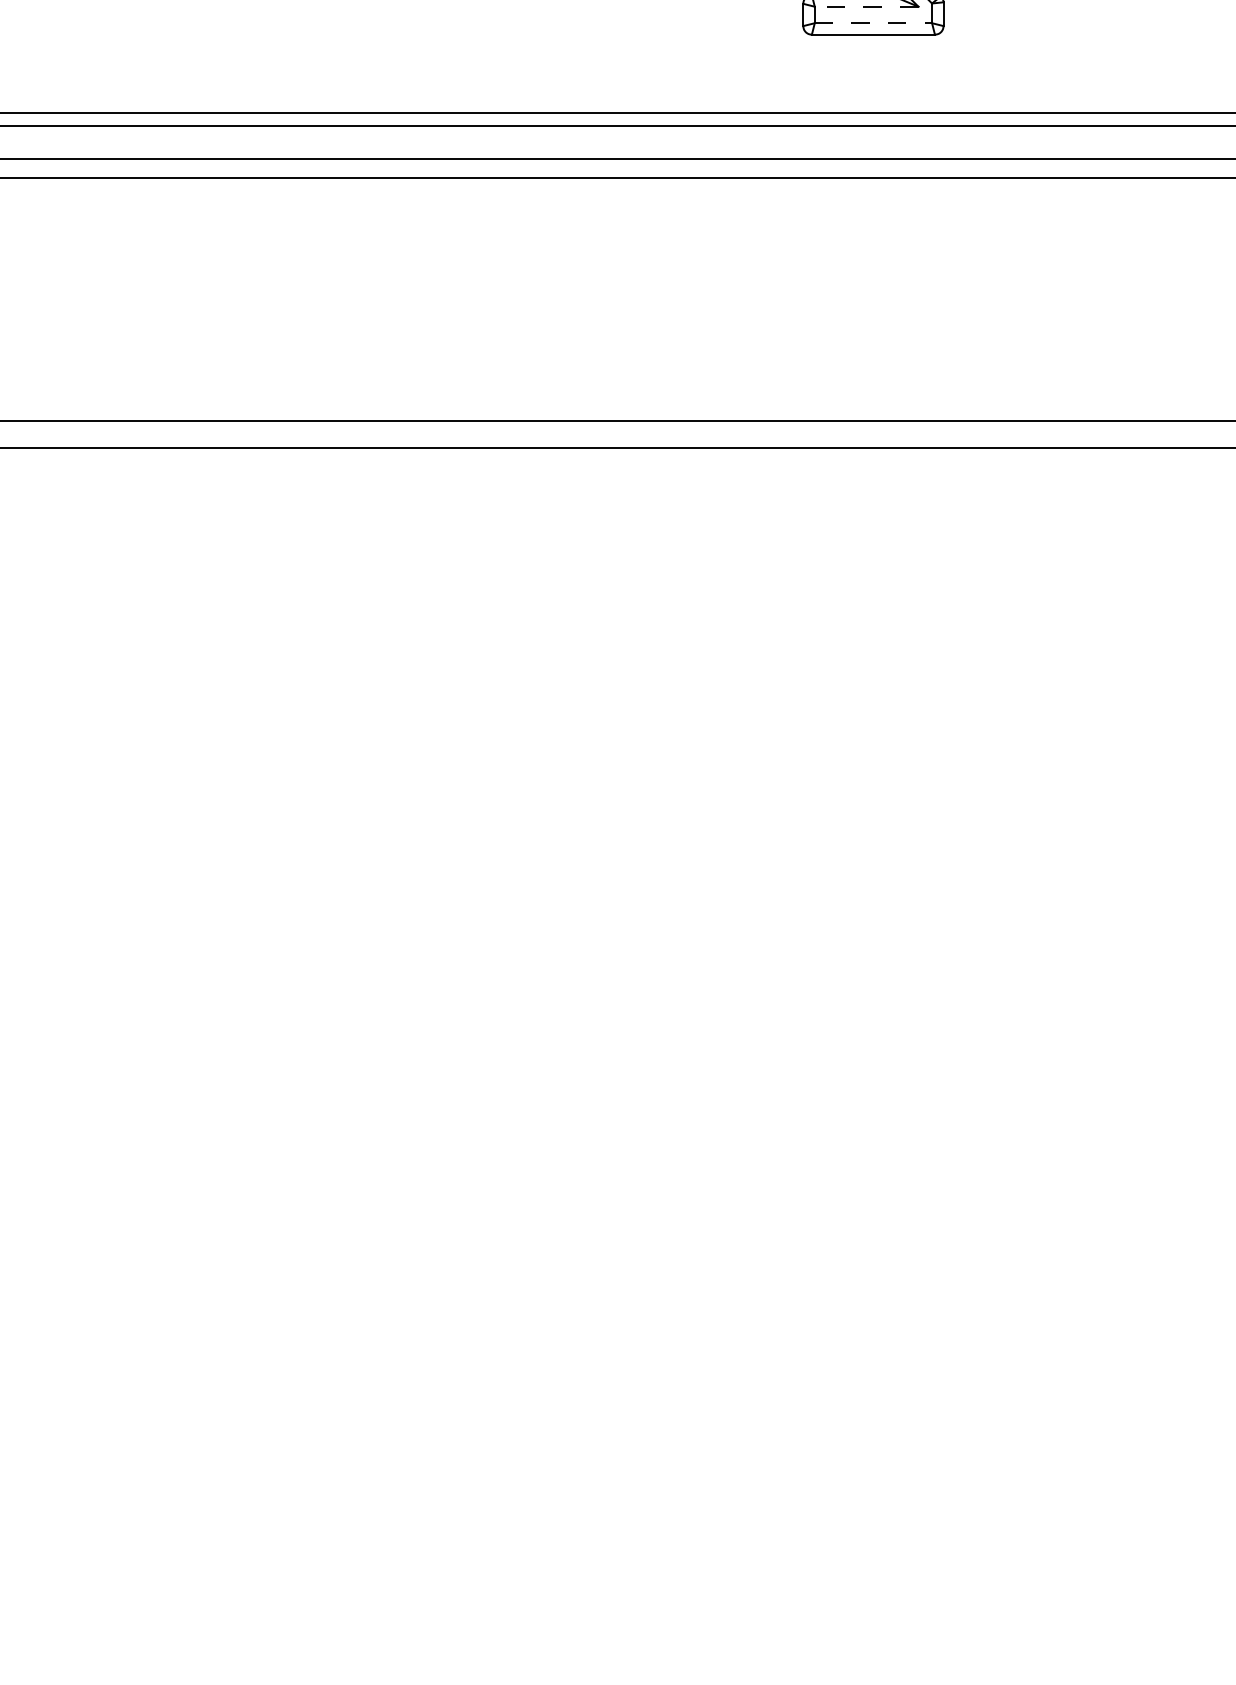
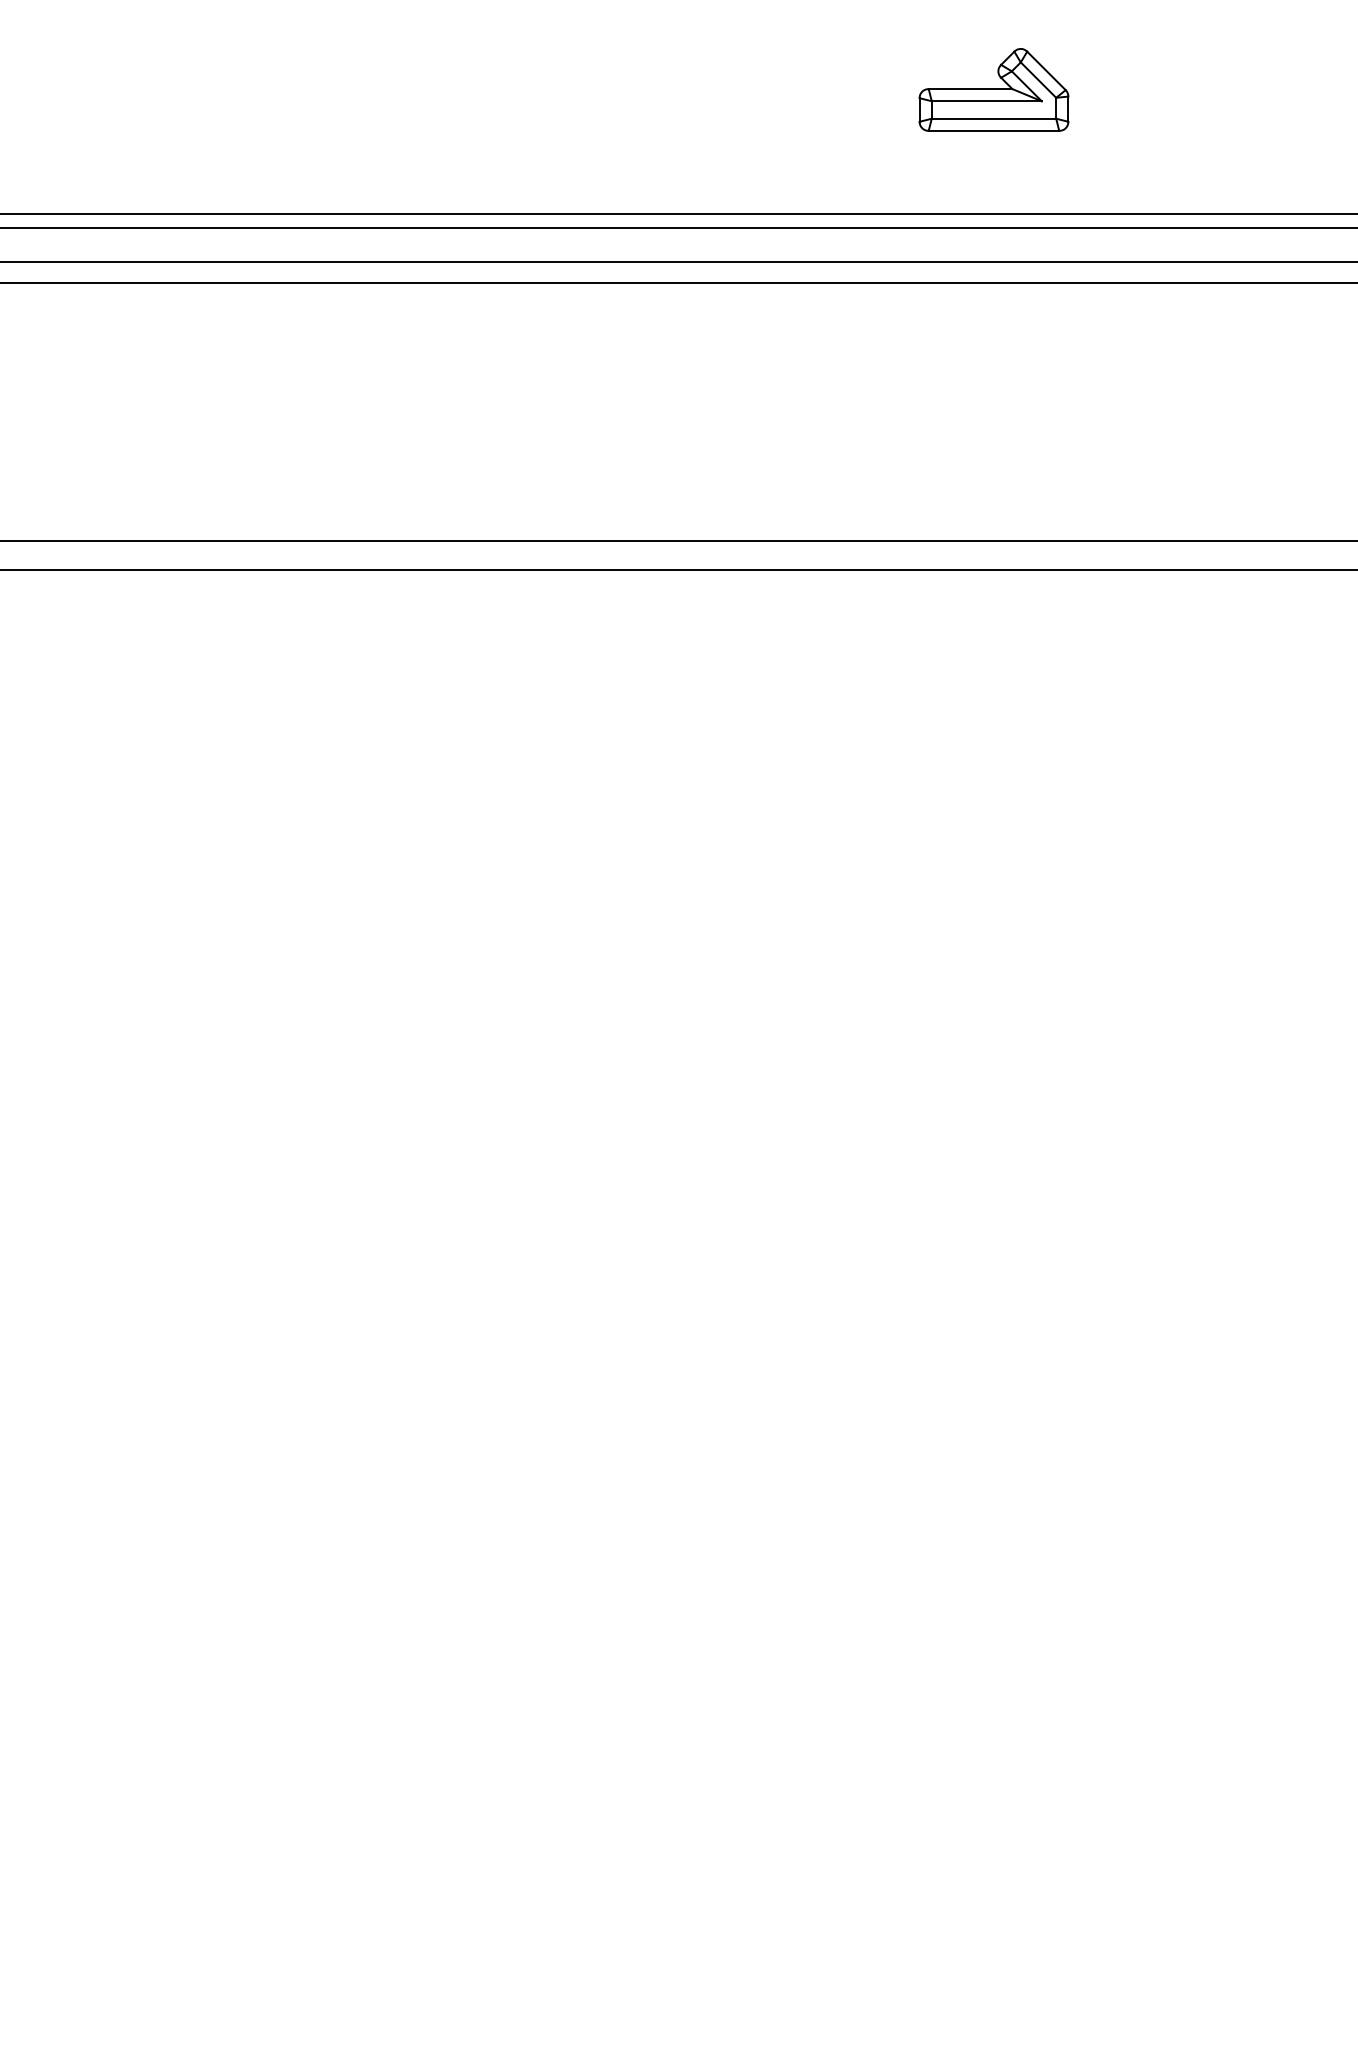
line: (866, 6) -> (986, 101), dashed -> solid
line: (873, 22) -> (994, 118), dashed -> solid

